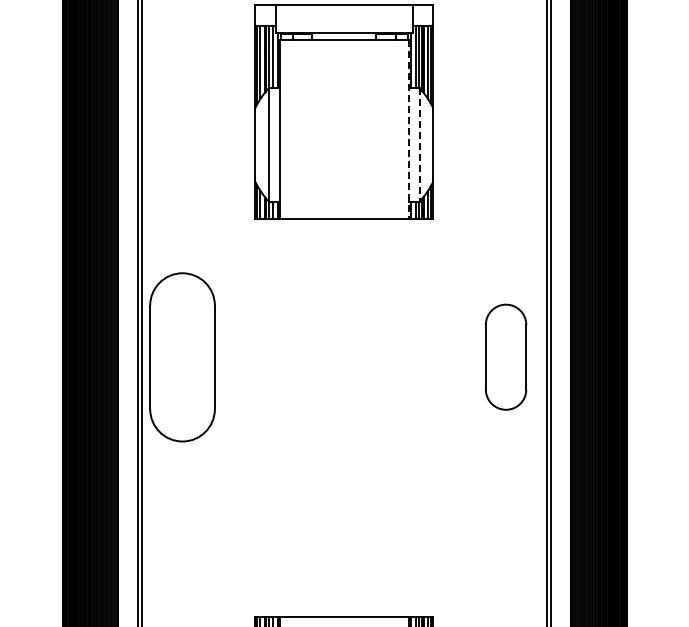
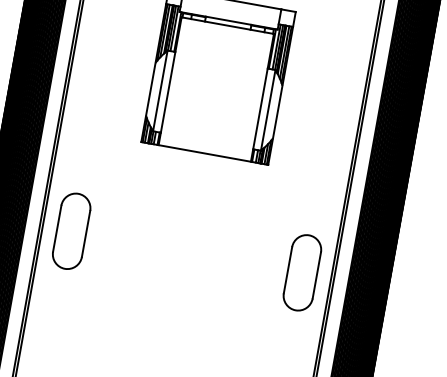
line: (409, 129) -> (262, 98), dashed -> solid
line: (419, 144) -> (267, 110), dashed -> solid
part: (182, 356) -> (71, 230), size x0.62

